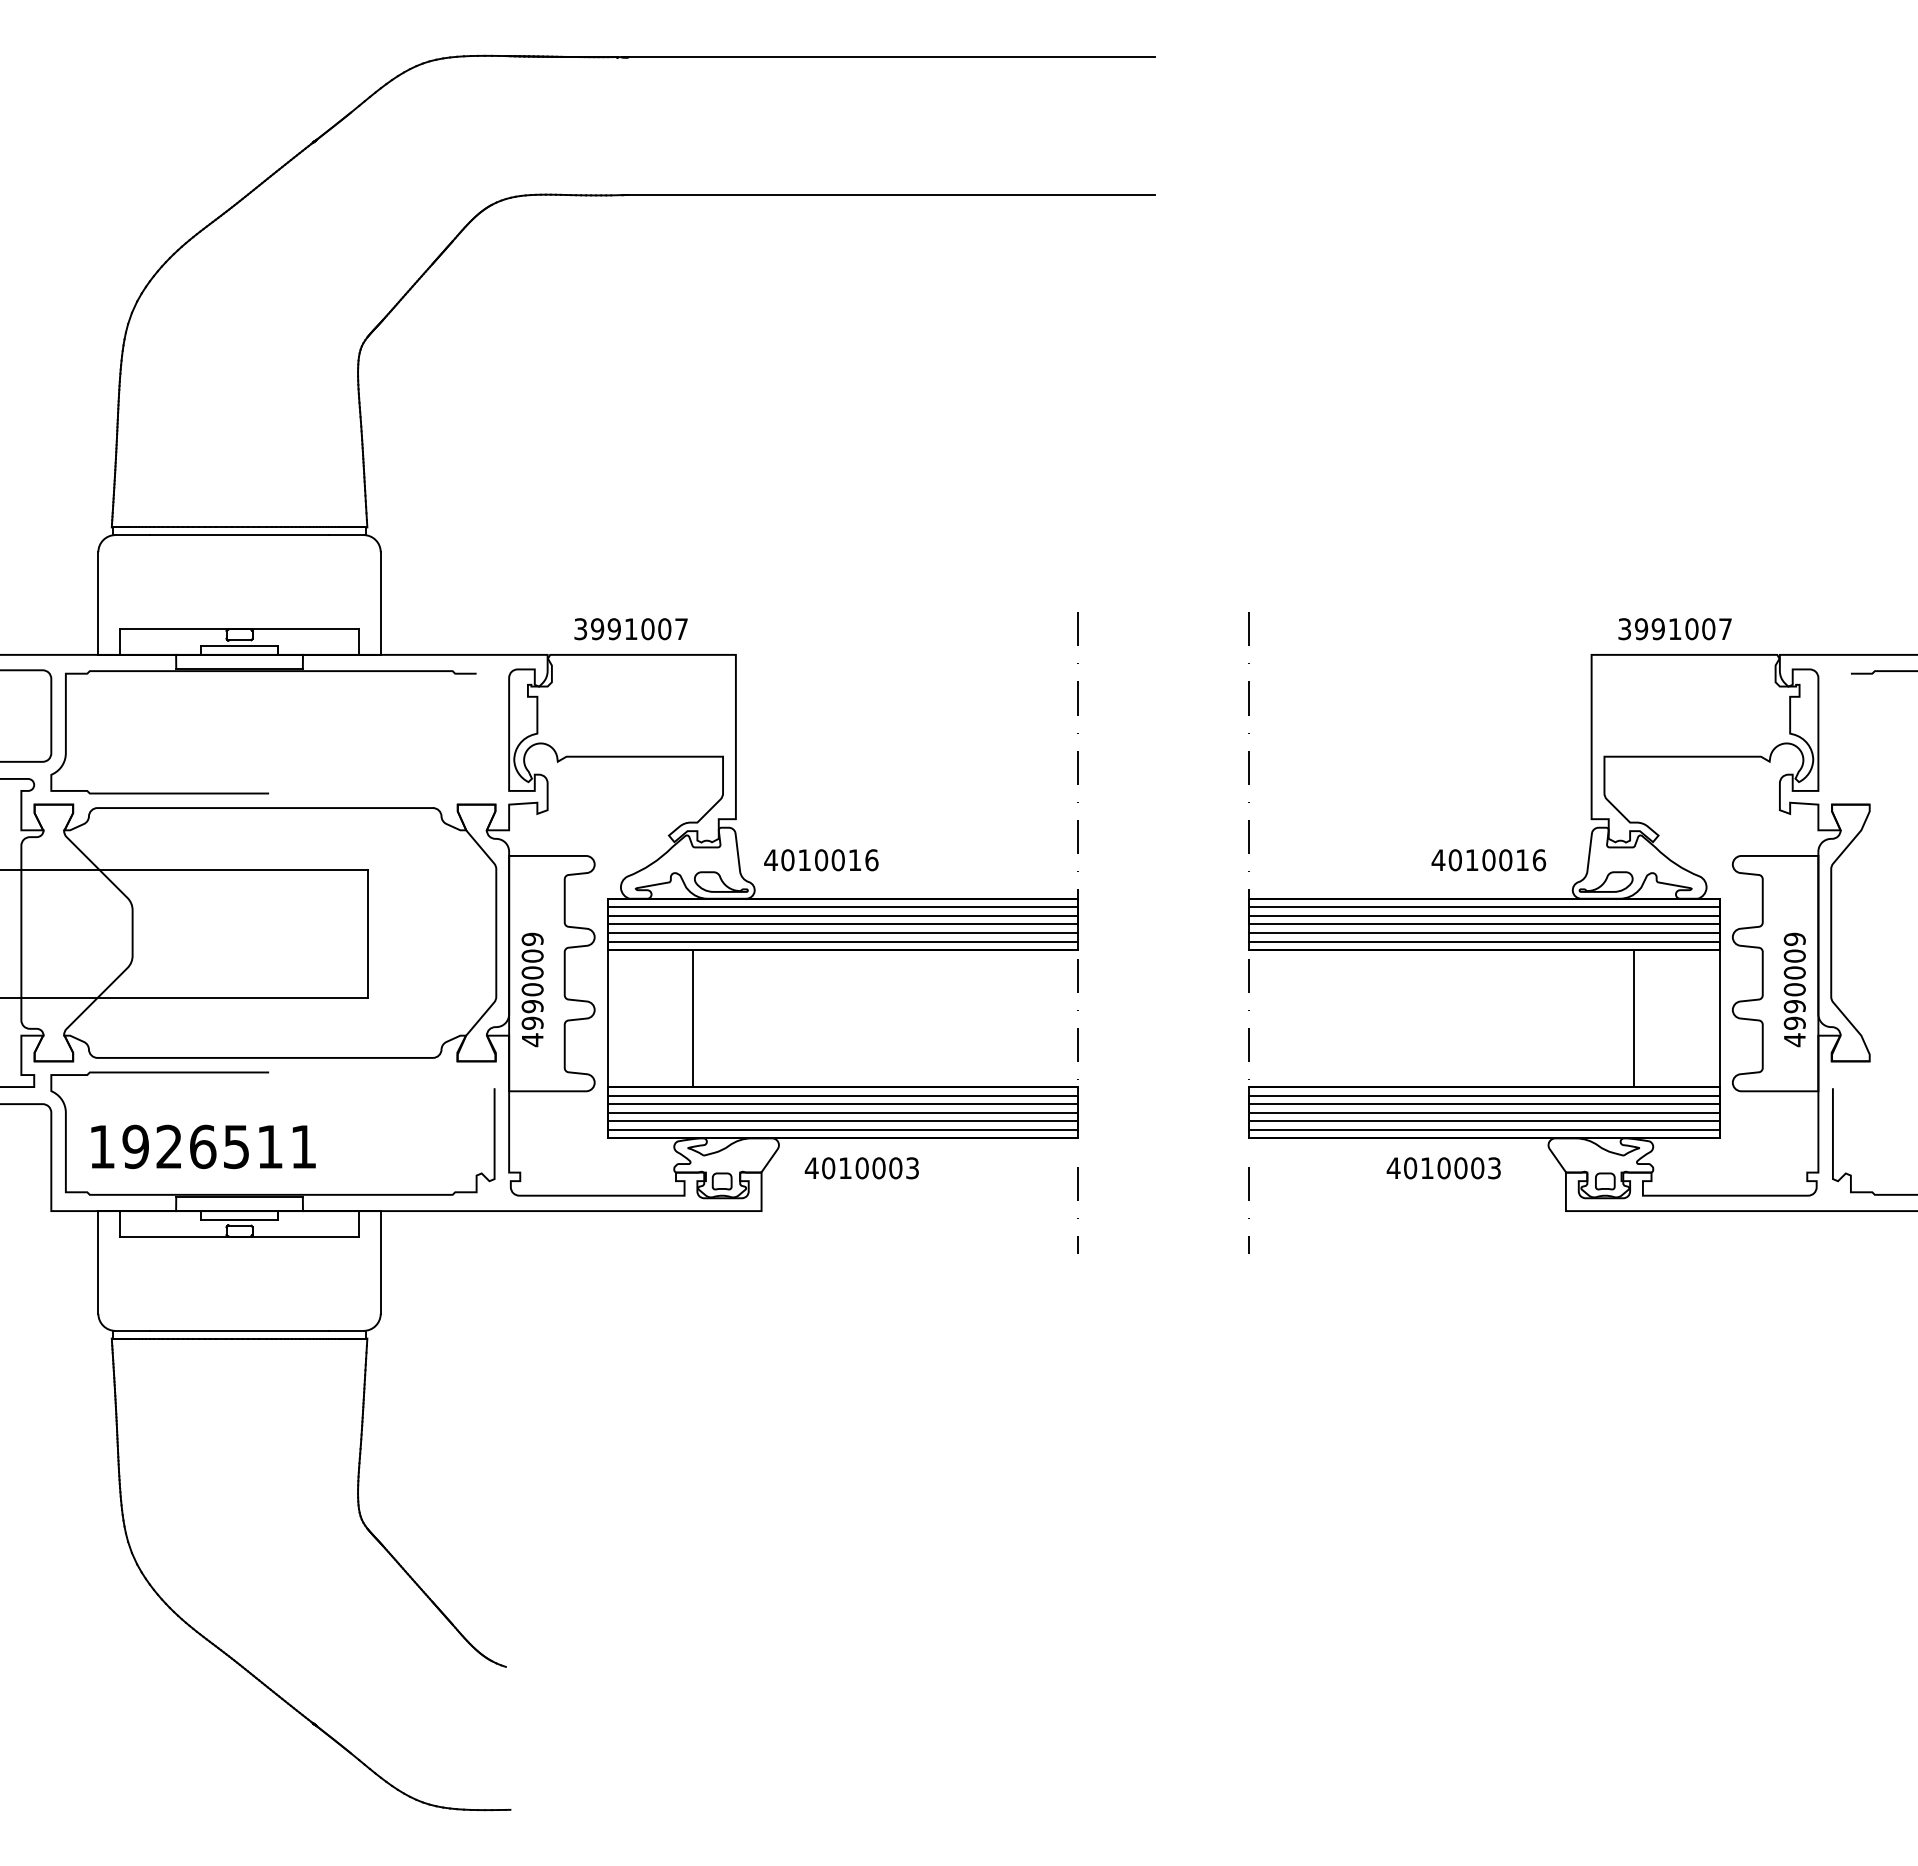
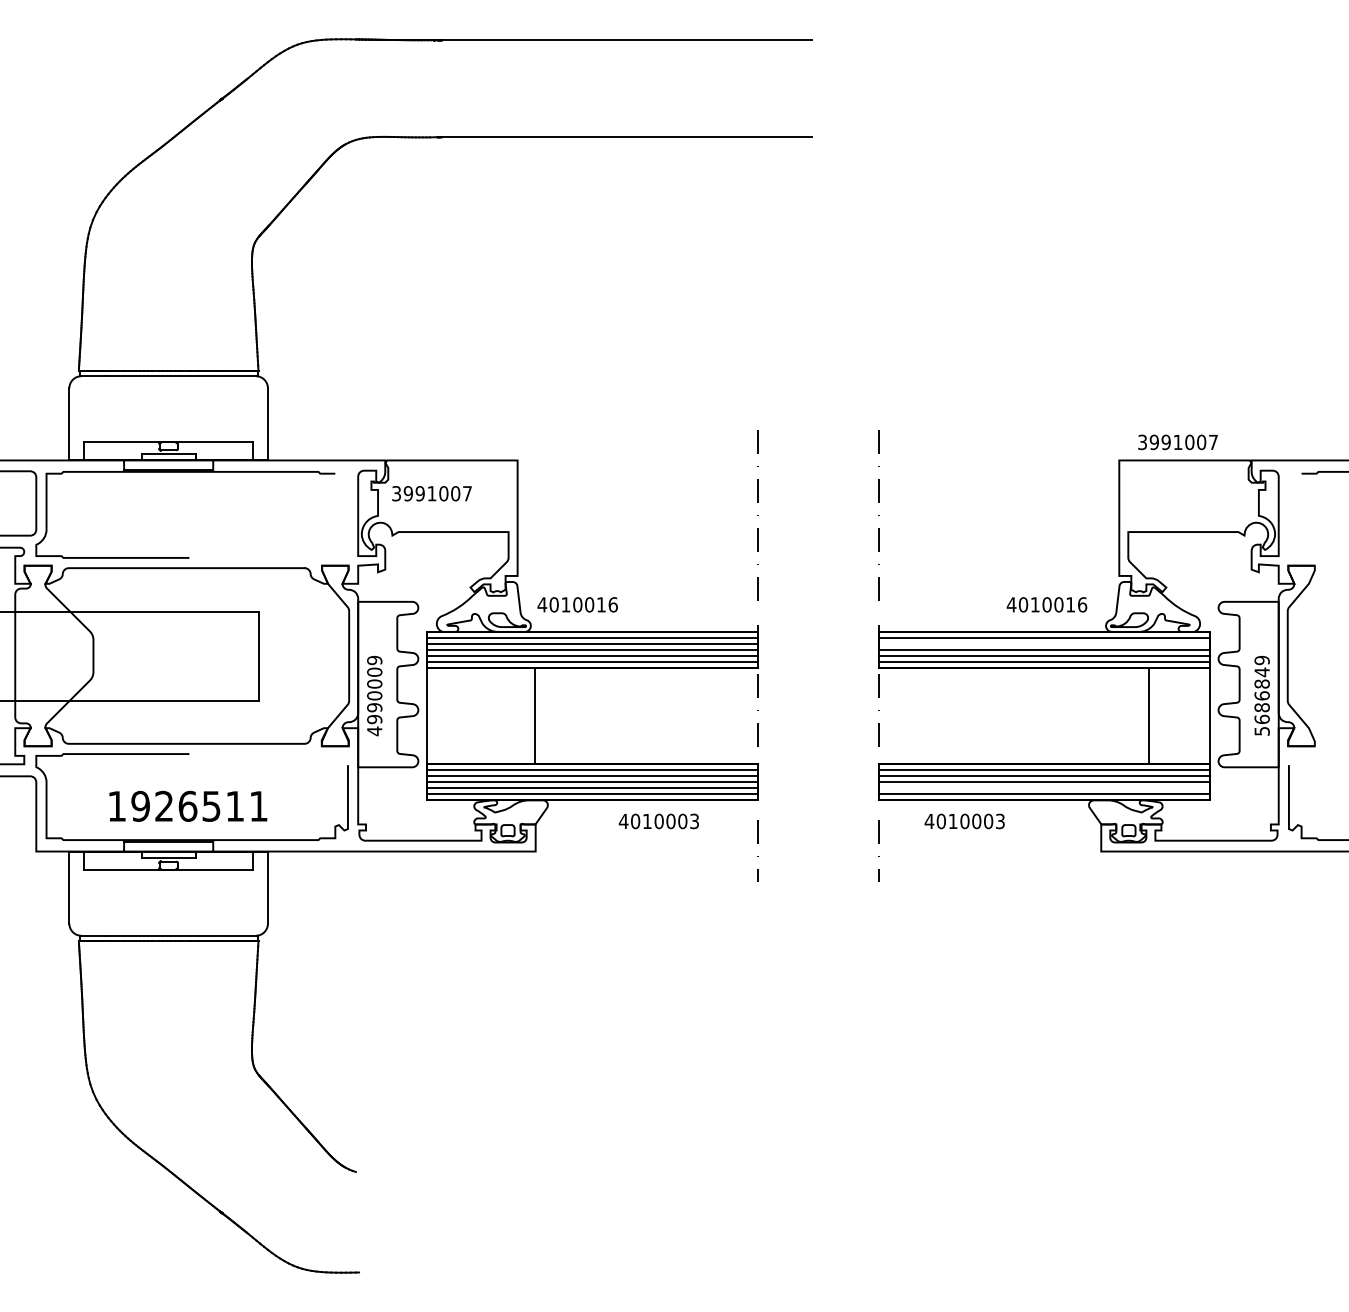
text: (630, 629) -> (431, 493), moved
line: (1484, 915) -> (1043, 643), removed
text: (1794, 998) -> (1261, 702), 4990009 -> 5686849
line: (693, 1018) -> (534, 716), moved
line: (1484, 1121) -> (1043, 788), removed
text: (203, 1146) -> (188, 806), moved
text: (861, 1168) -> (658, 821), moved
text: (1443, 1168) -> (964, 821), moved

